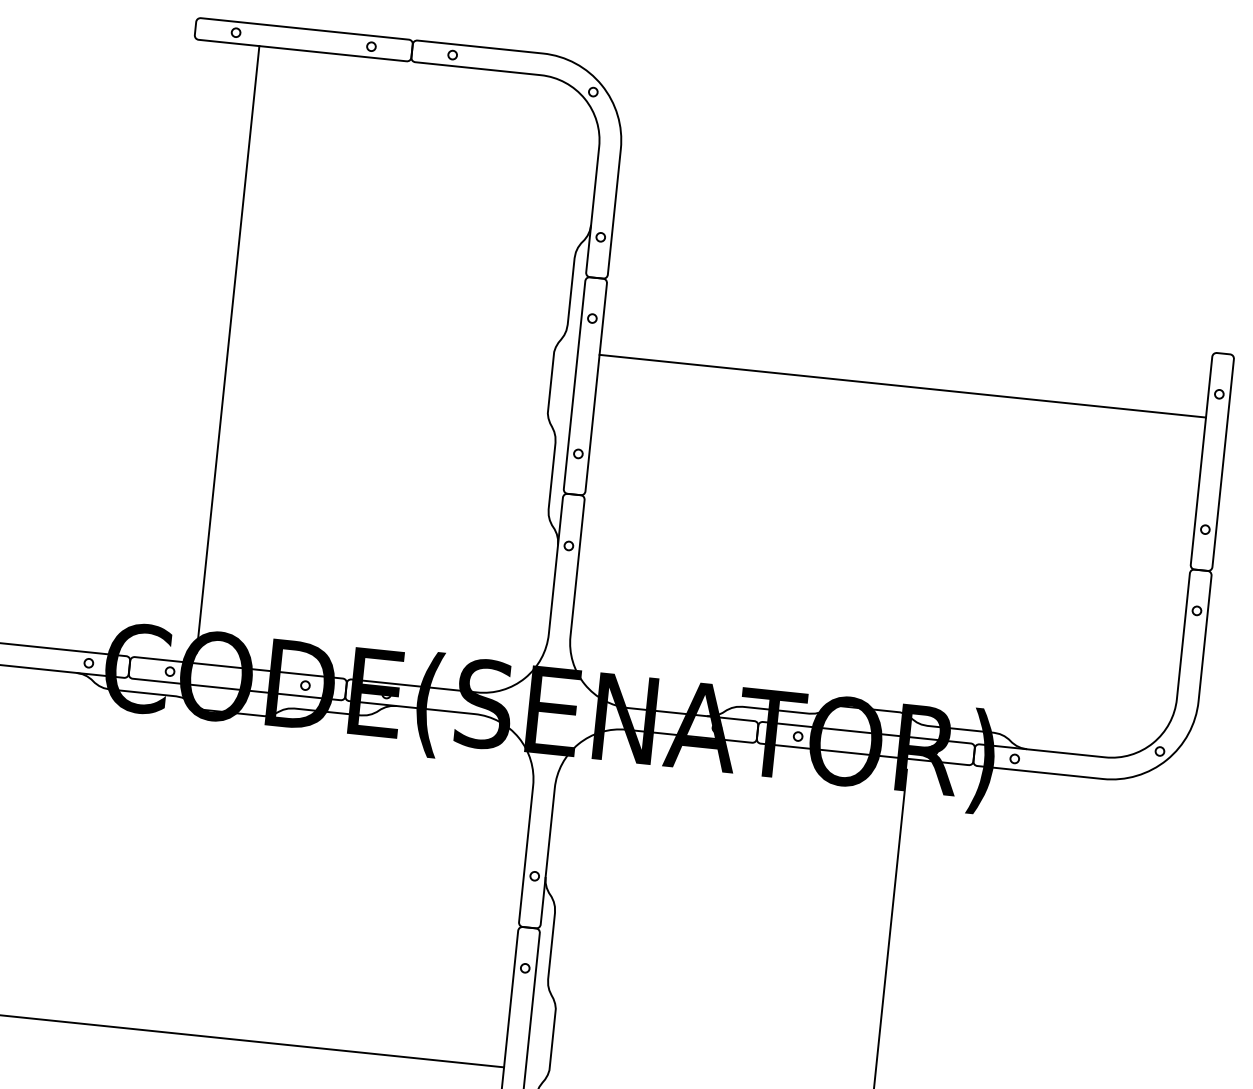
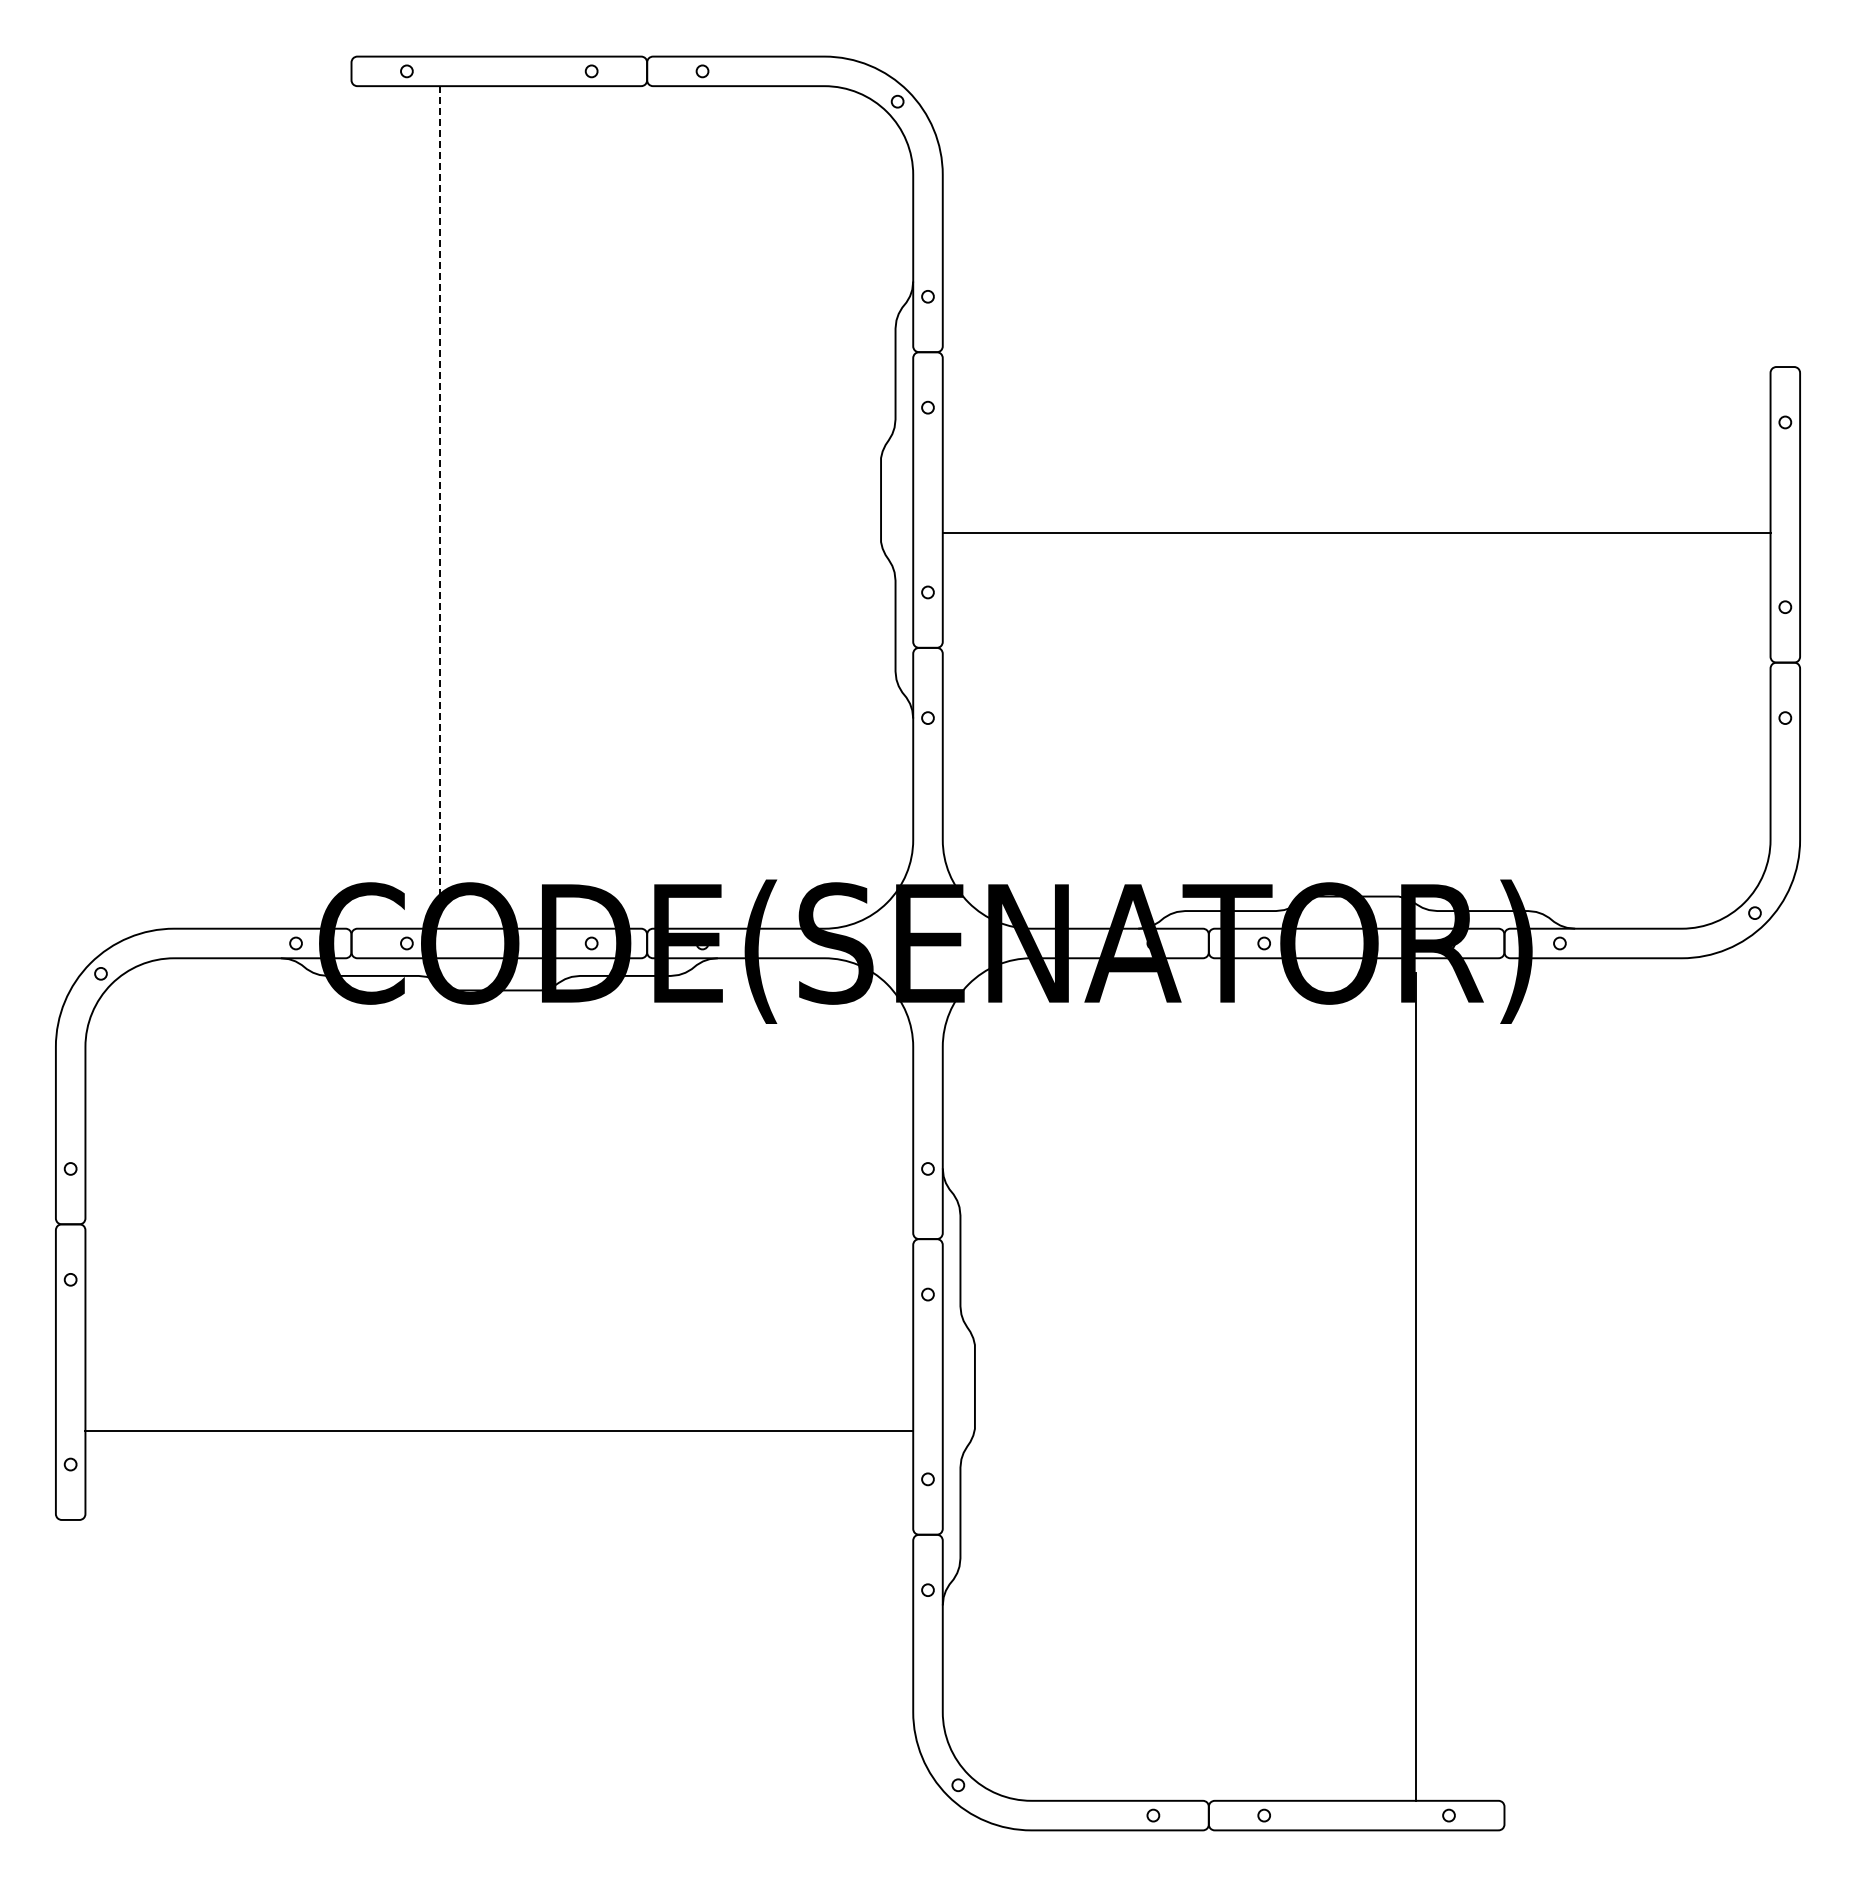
line: (228, 349) -> (440, 500), solid -> dashed
line: (902, 386) -> (1356, 532), moved

